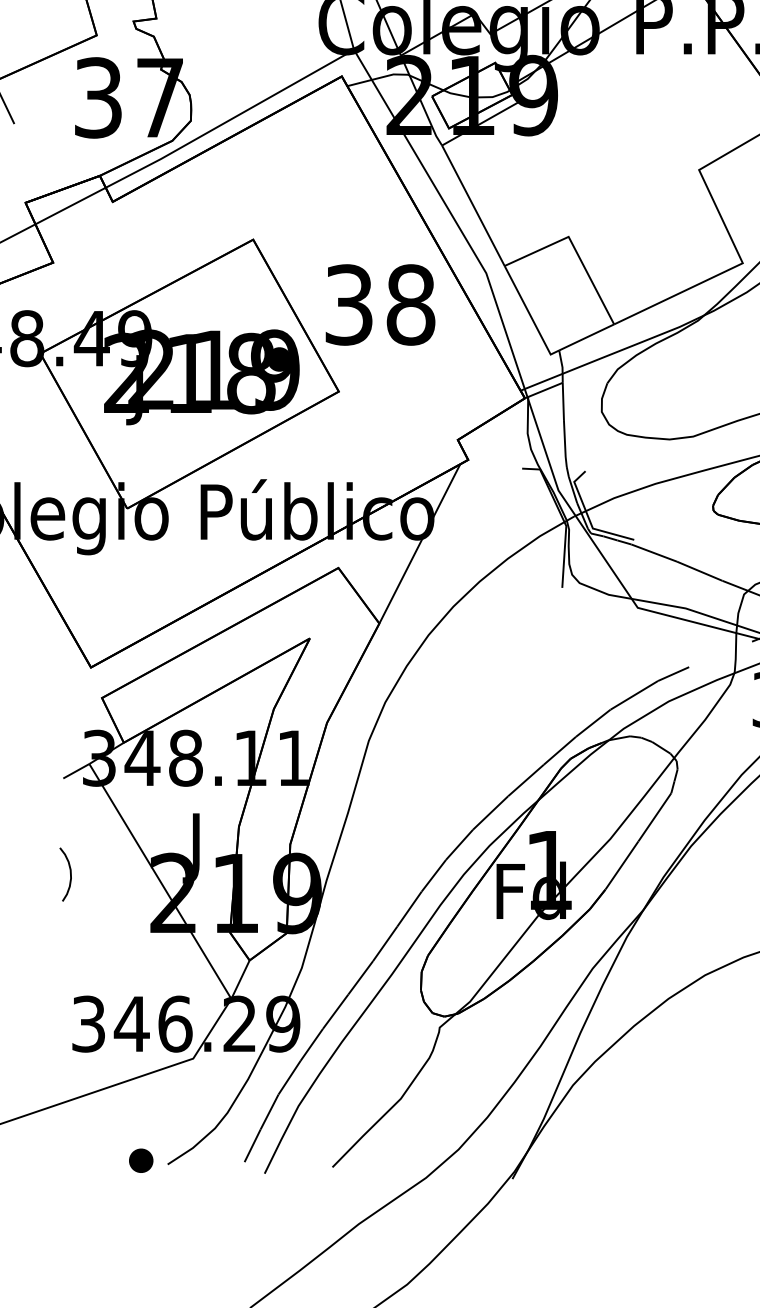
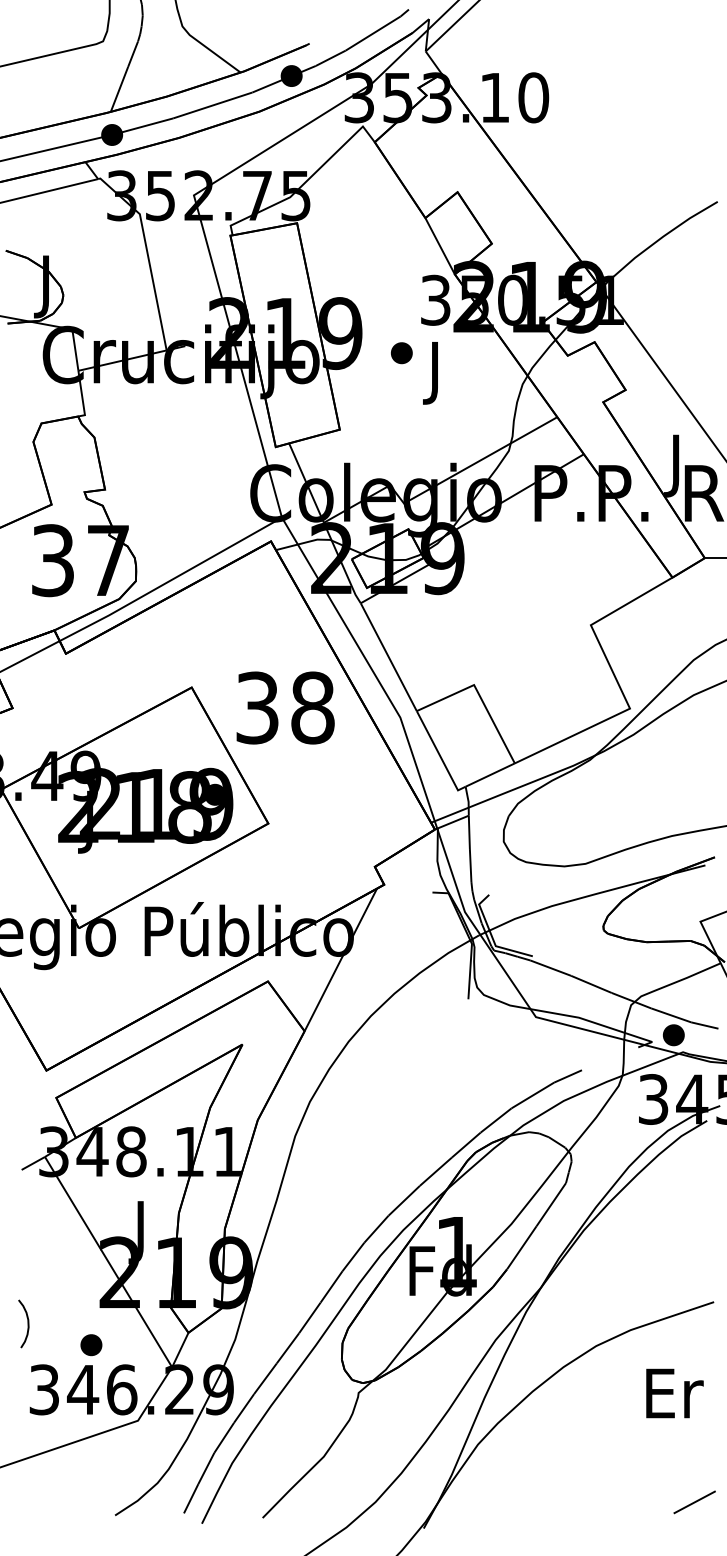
text: (380, 304) -> (285, 707), moved
curve: (69, 874) -> (27, 1323), moved
part: (141, 1161) -> (91, 1345), moved

